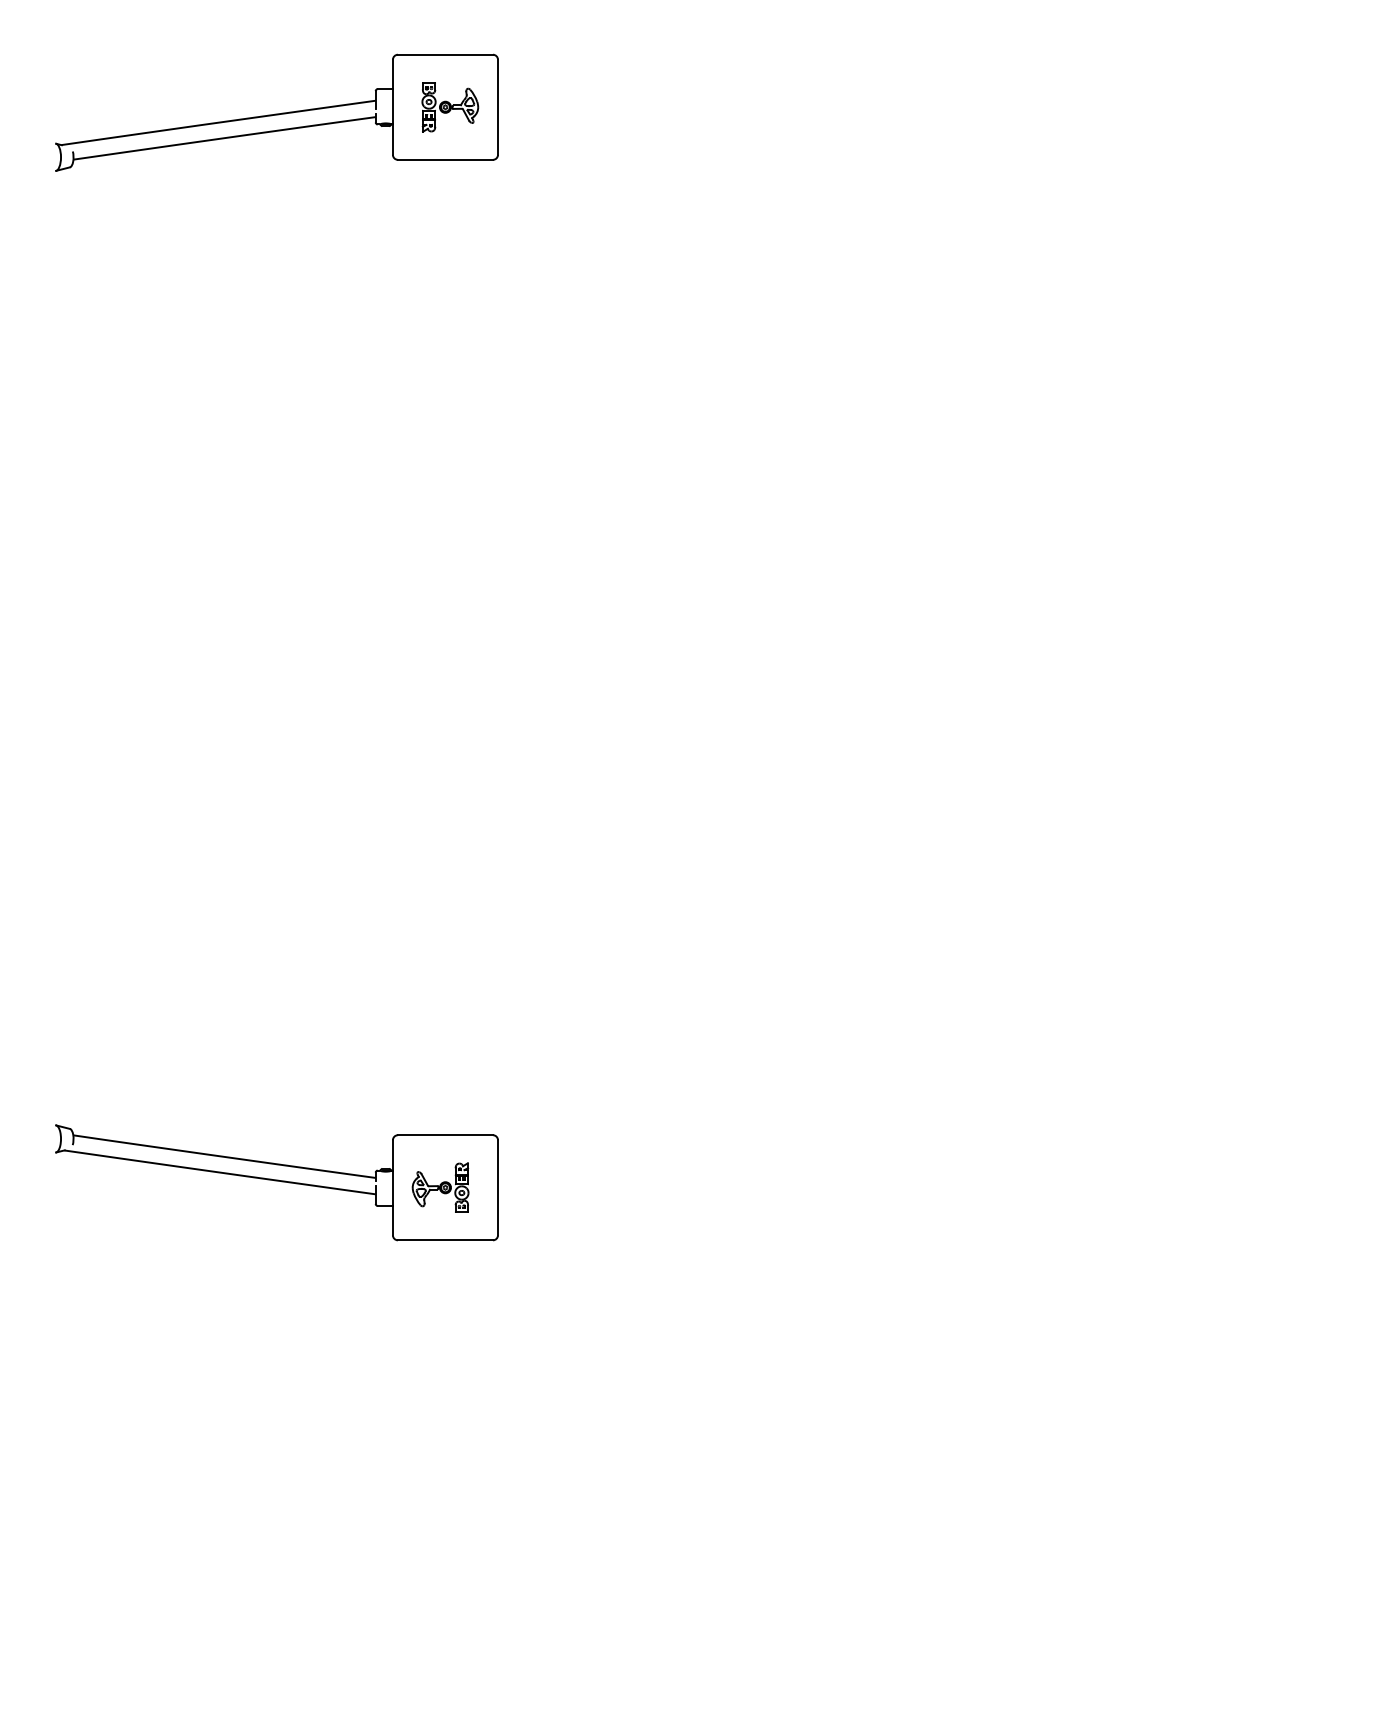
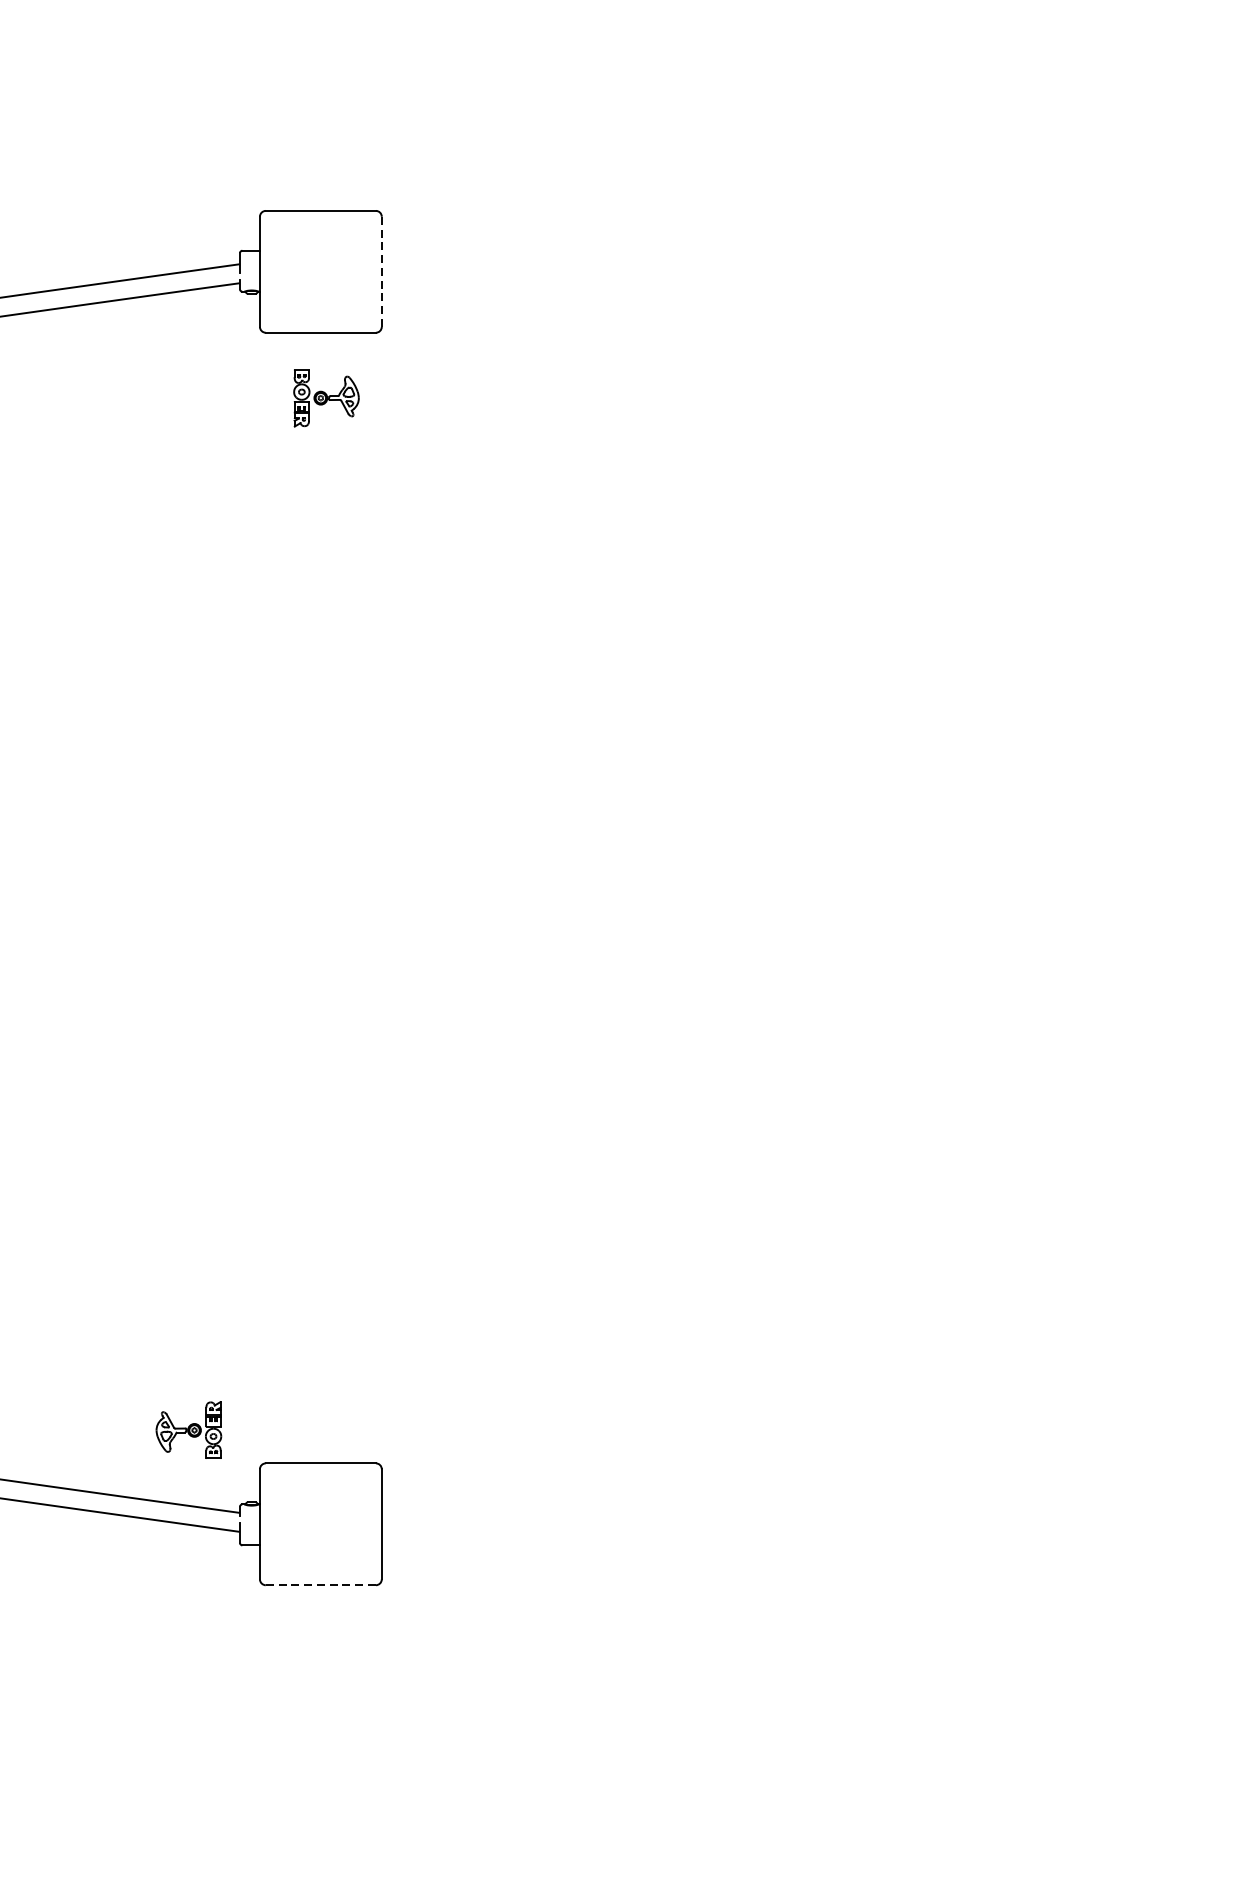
part: (450, 107) -> (326, 398), moved
line: (498, 107) -> (382, 272), solid -> dashed
part: (440, 1187) -> (188, 1430), moved
line: (445, 1240) -> (320, 1585), solid -> dashed

